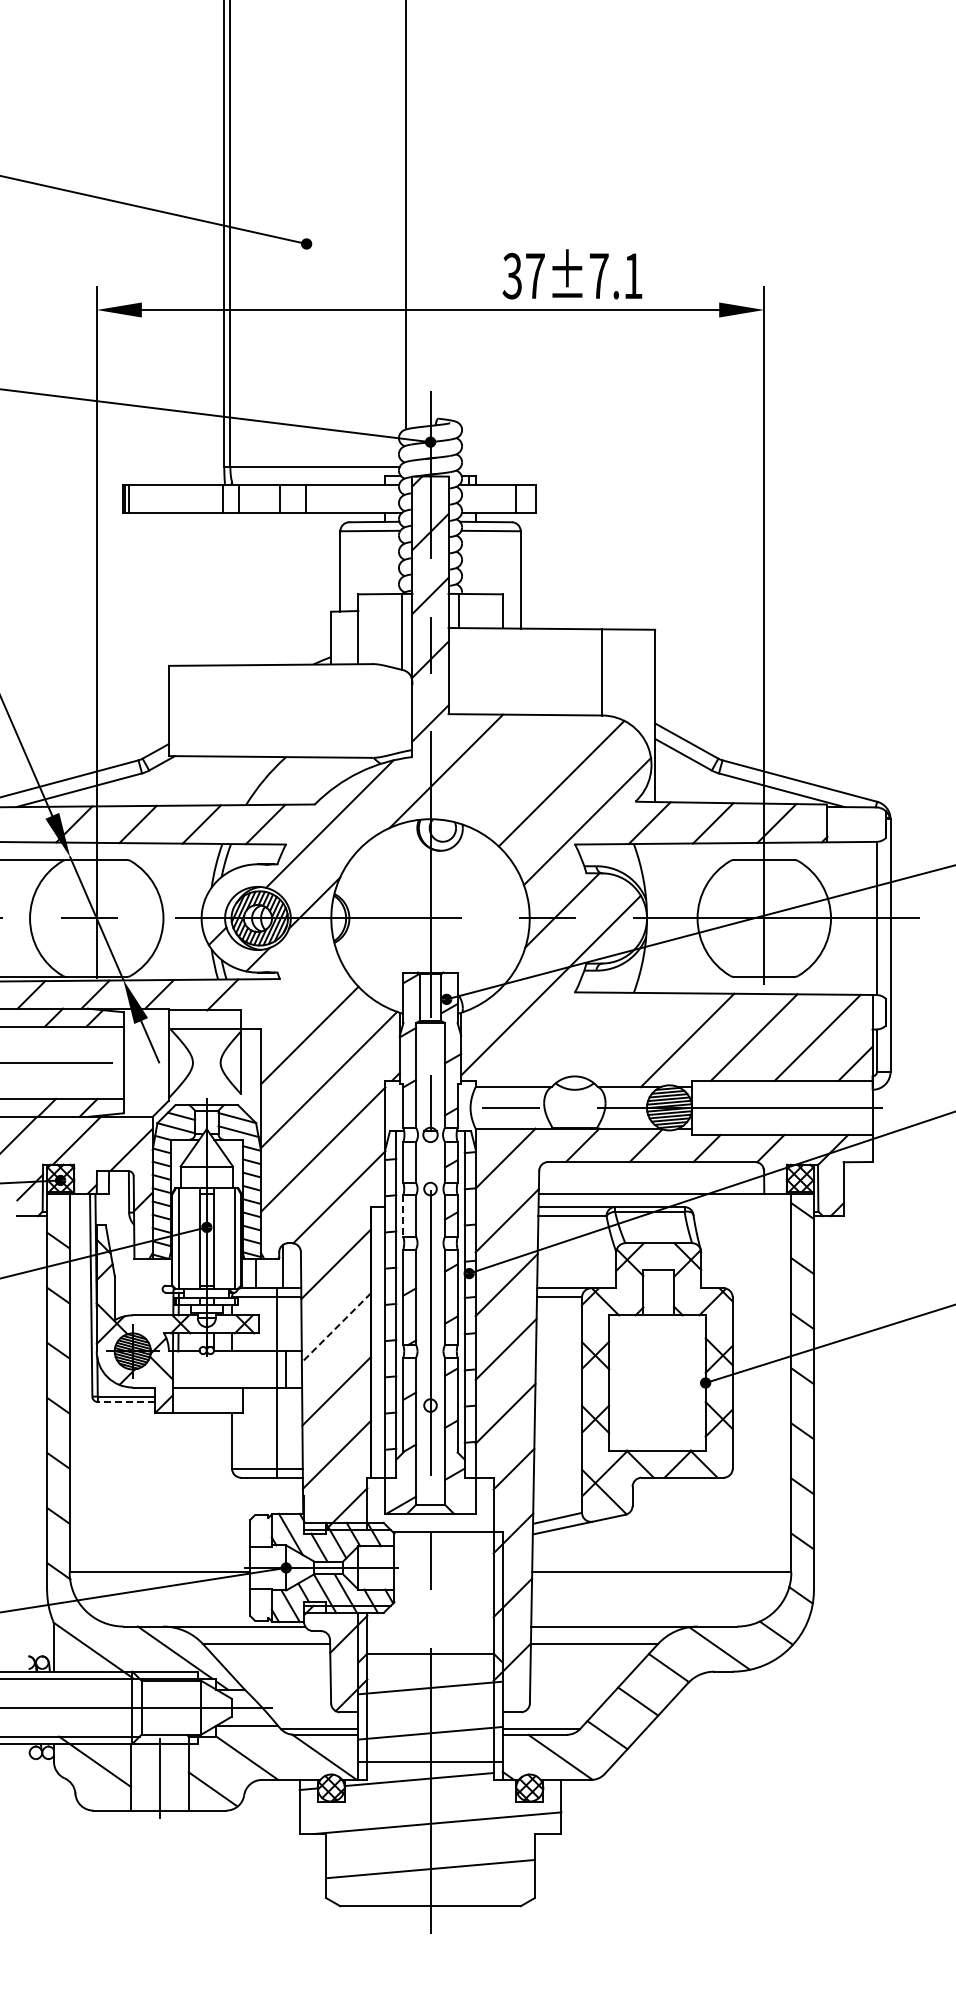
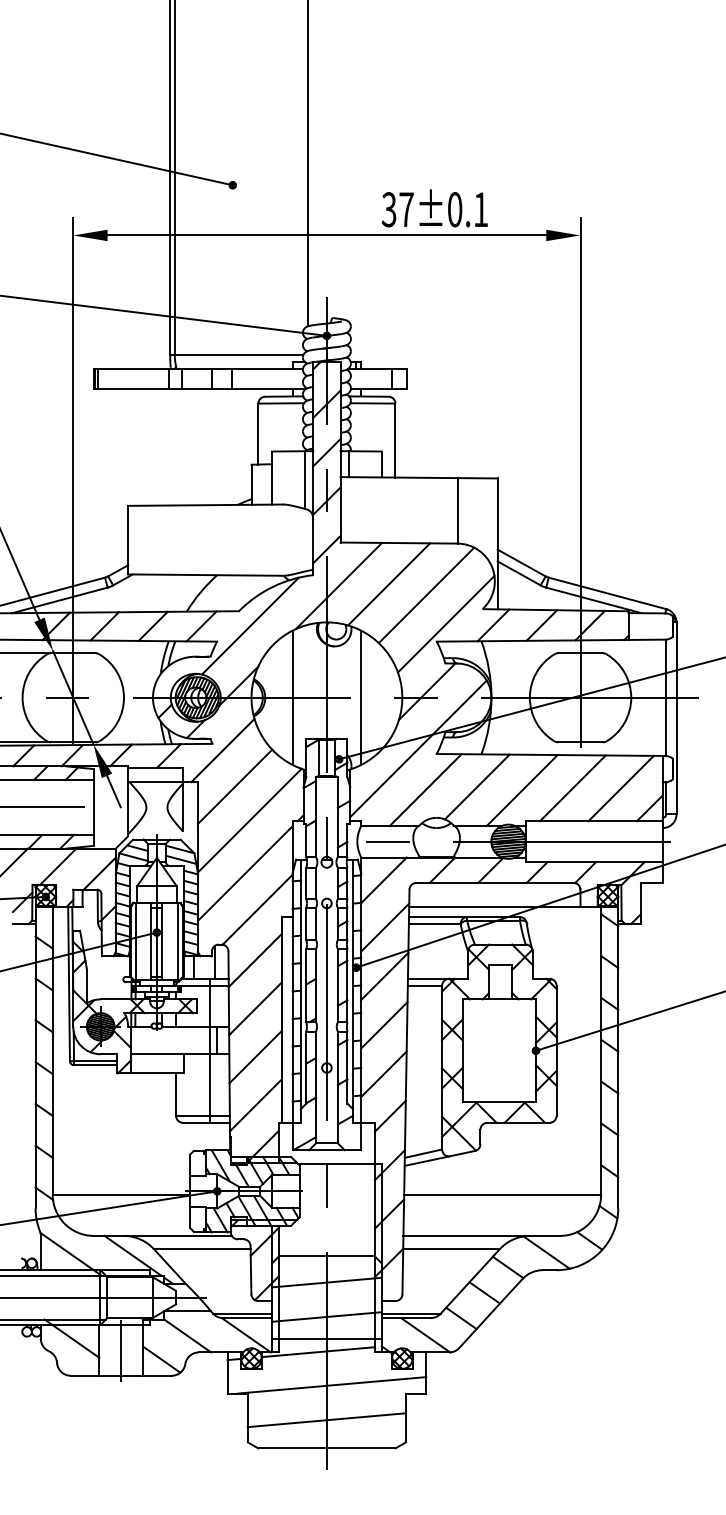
text: (599, 275) -> (455, 209), 37±7.1 -> 37±0.1
line: (512, 769) -> (389, 584), added
line: (385, 918) -> (292, 697), added
line: (475, 918) -> (361, 697), added
line: (293, 987) -> (222, 750), added
line: (628, 1035) -> (477, 786), added
line: (560, 1039) -> (425, 789), added
line: (403, 1216) -> (306, 924), dashed -> solid
line: (336, 1327) -> (255, 1008), dashed -> solid
line: (125, 1401) -> (95, 1064), dashed -> solid

